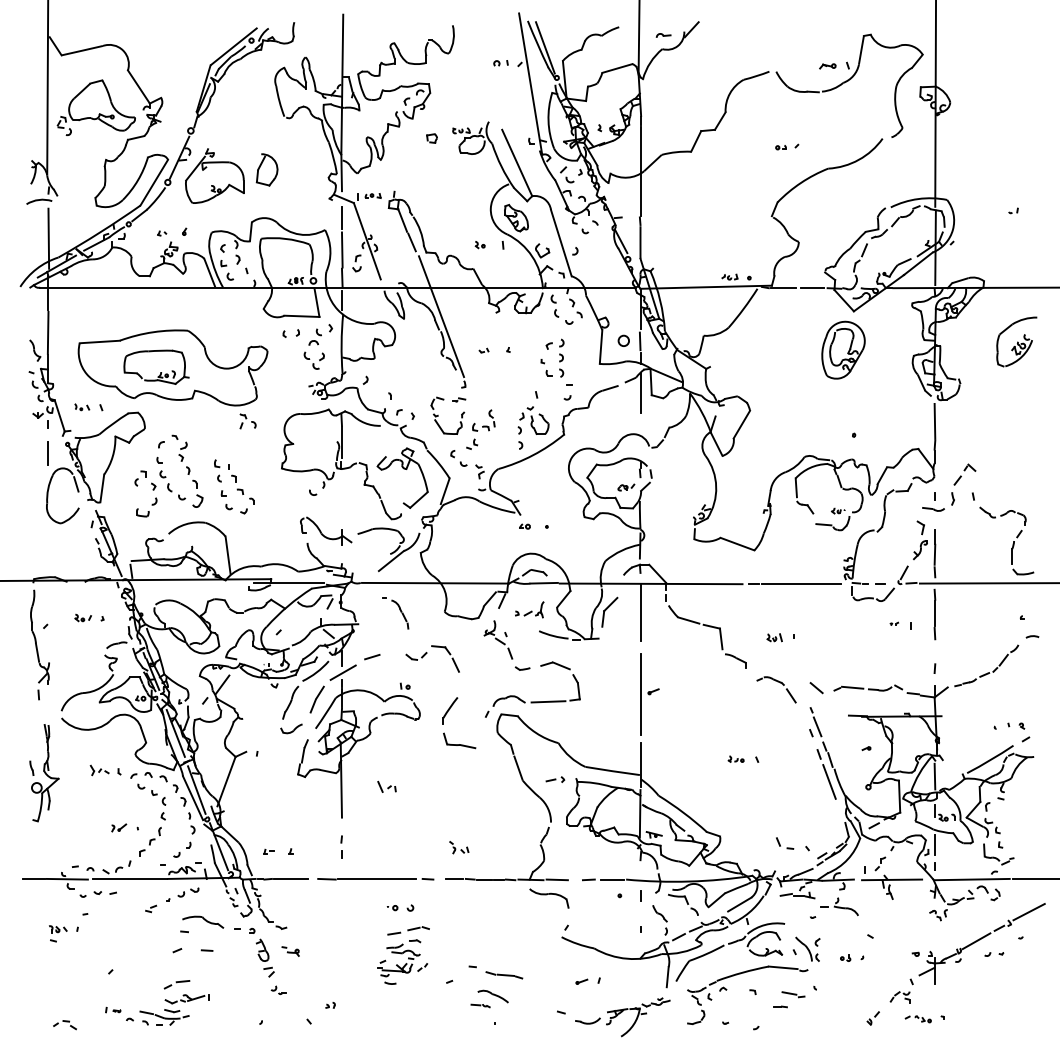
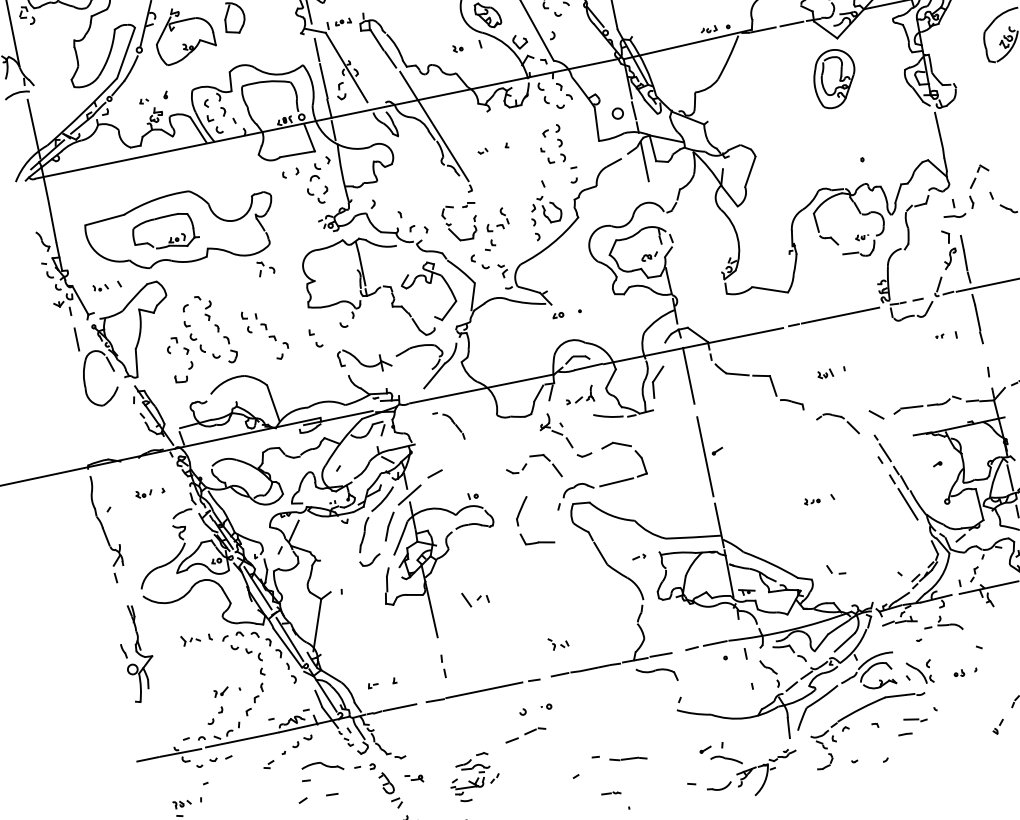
part: (226, 500) -> (315, 338), moved
part: (427, 653) -> (527, 464), moved
part: (555, 779) -> (639, 556), size x0.7
part: (386, 786) -> (475, 597), size x1.4
part: (785, 843) -> (836, 569), moved
part: (182, 849) -> (215, 715), moved
part: (392, 908) -> (546, 707), moved
part: (402, 961) -> (473, 776), moved
part: (492, 996) -> (725, 760), moved

